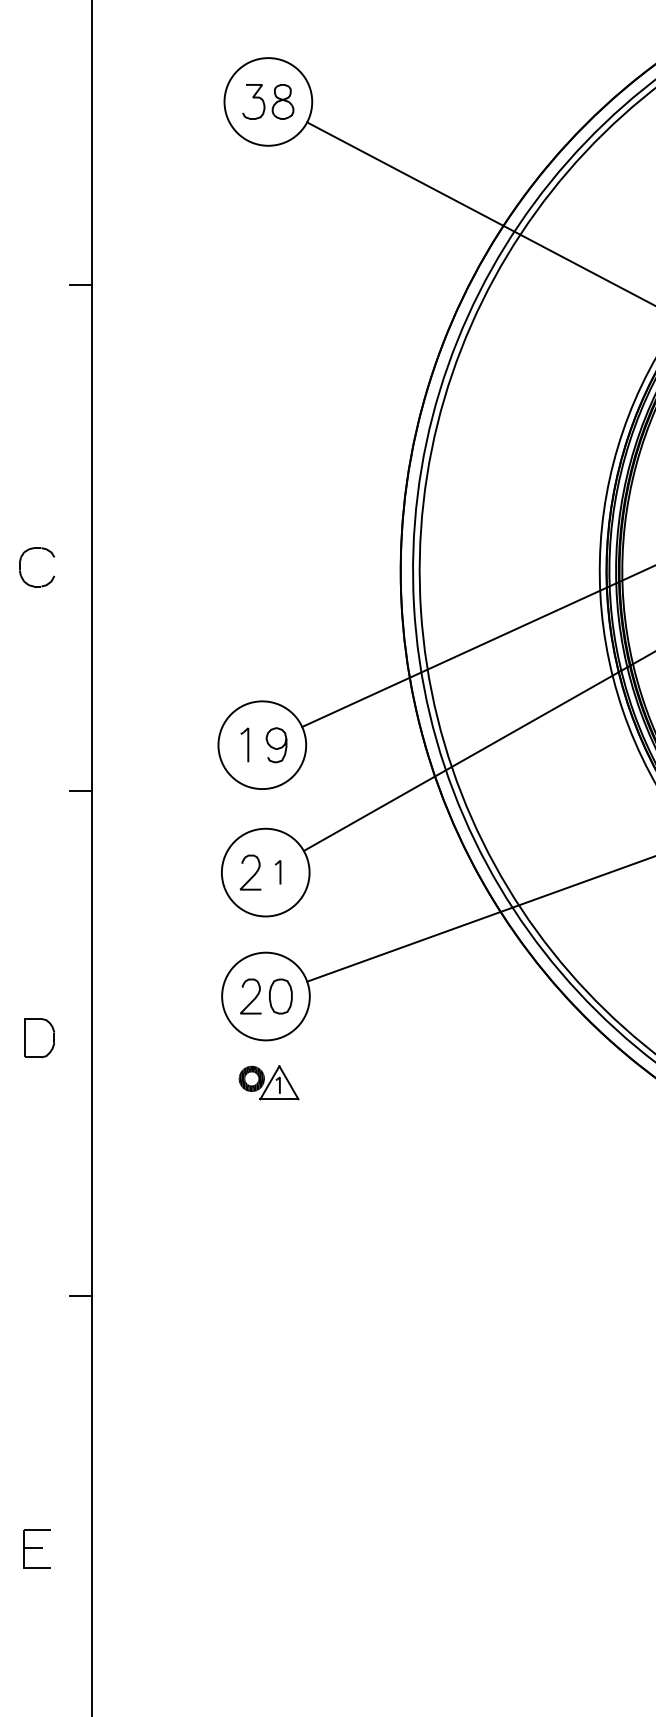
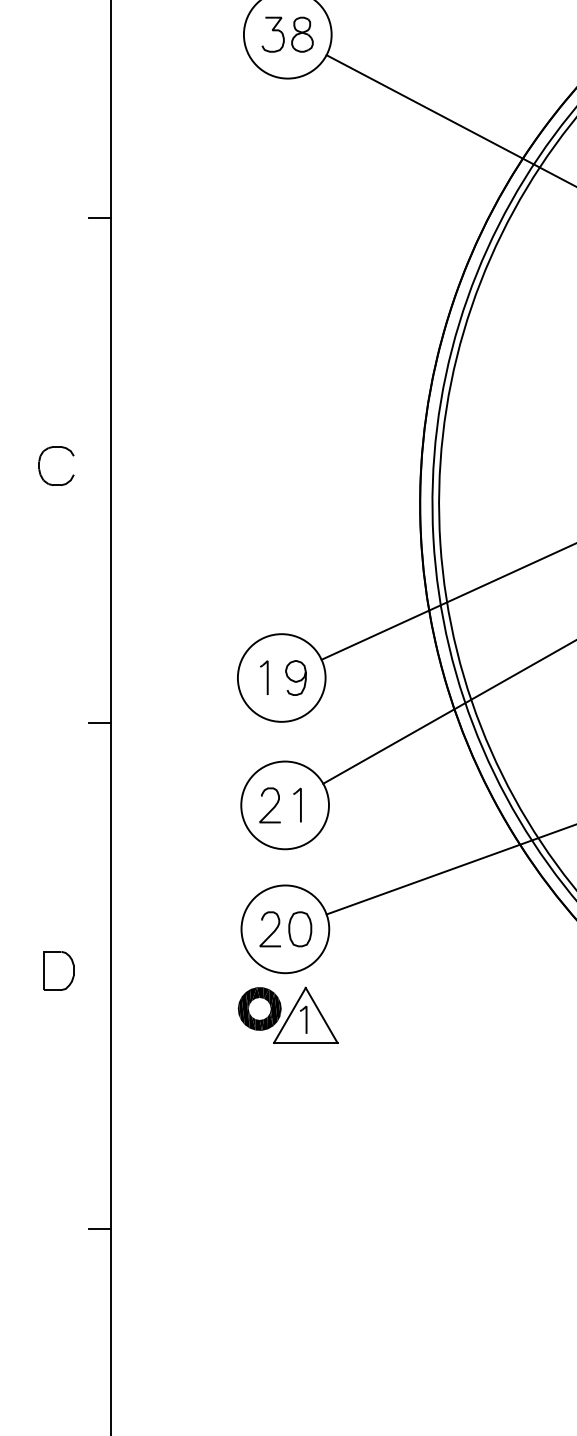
part: (21, 572) -> (40, 471), moved
part: (277, 872) -> (296, 805), size x1.43
part: (268, 1082) -> (287, 1015), size x1.67

